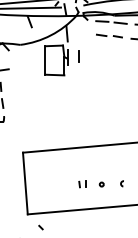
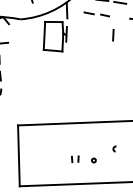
part: (109, 35) -> (96, 13), moved
line: (78, 56) -> (112, 35), moved
arc: (121, 183) -> (113, 148), moved

